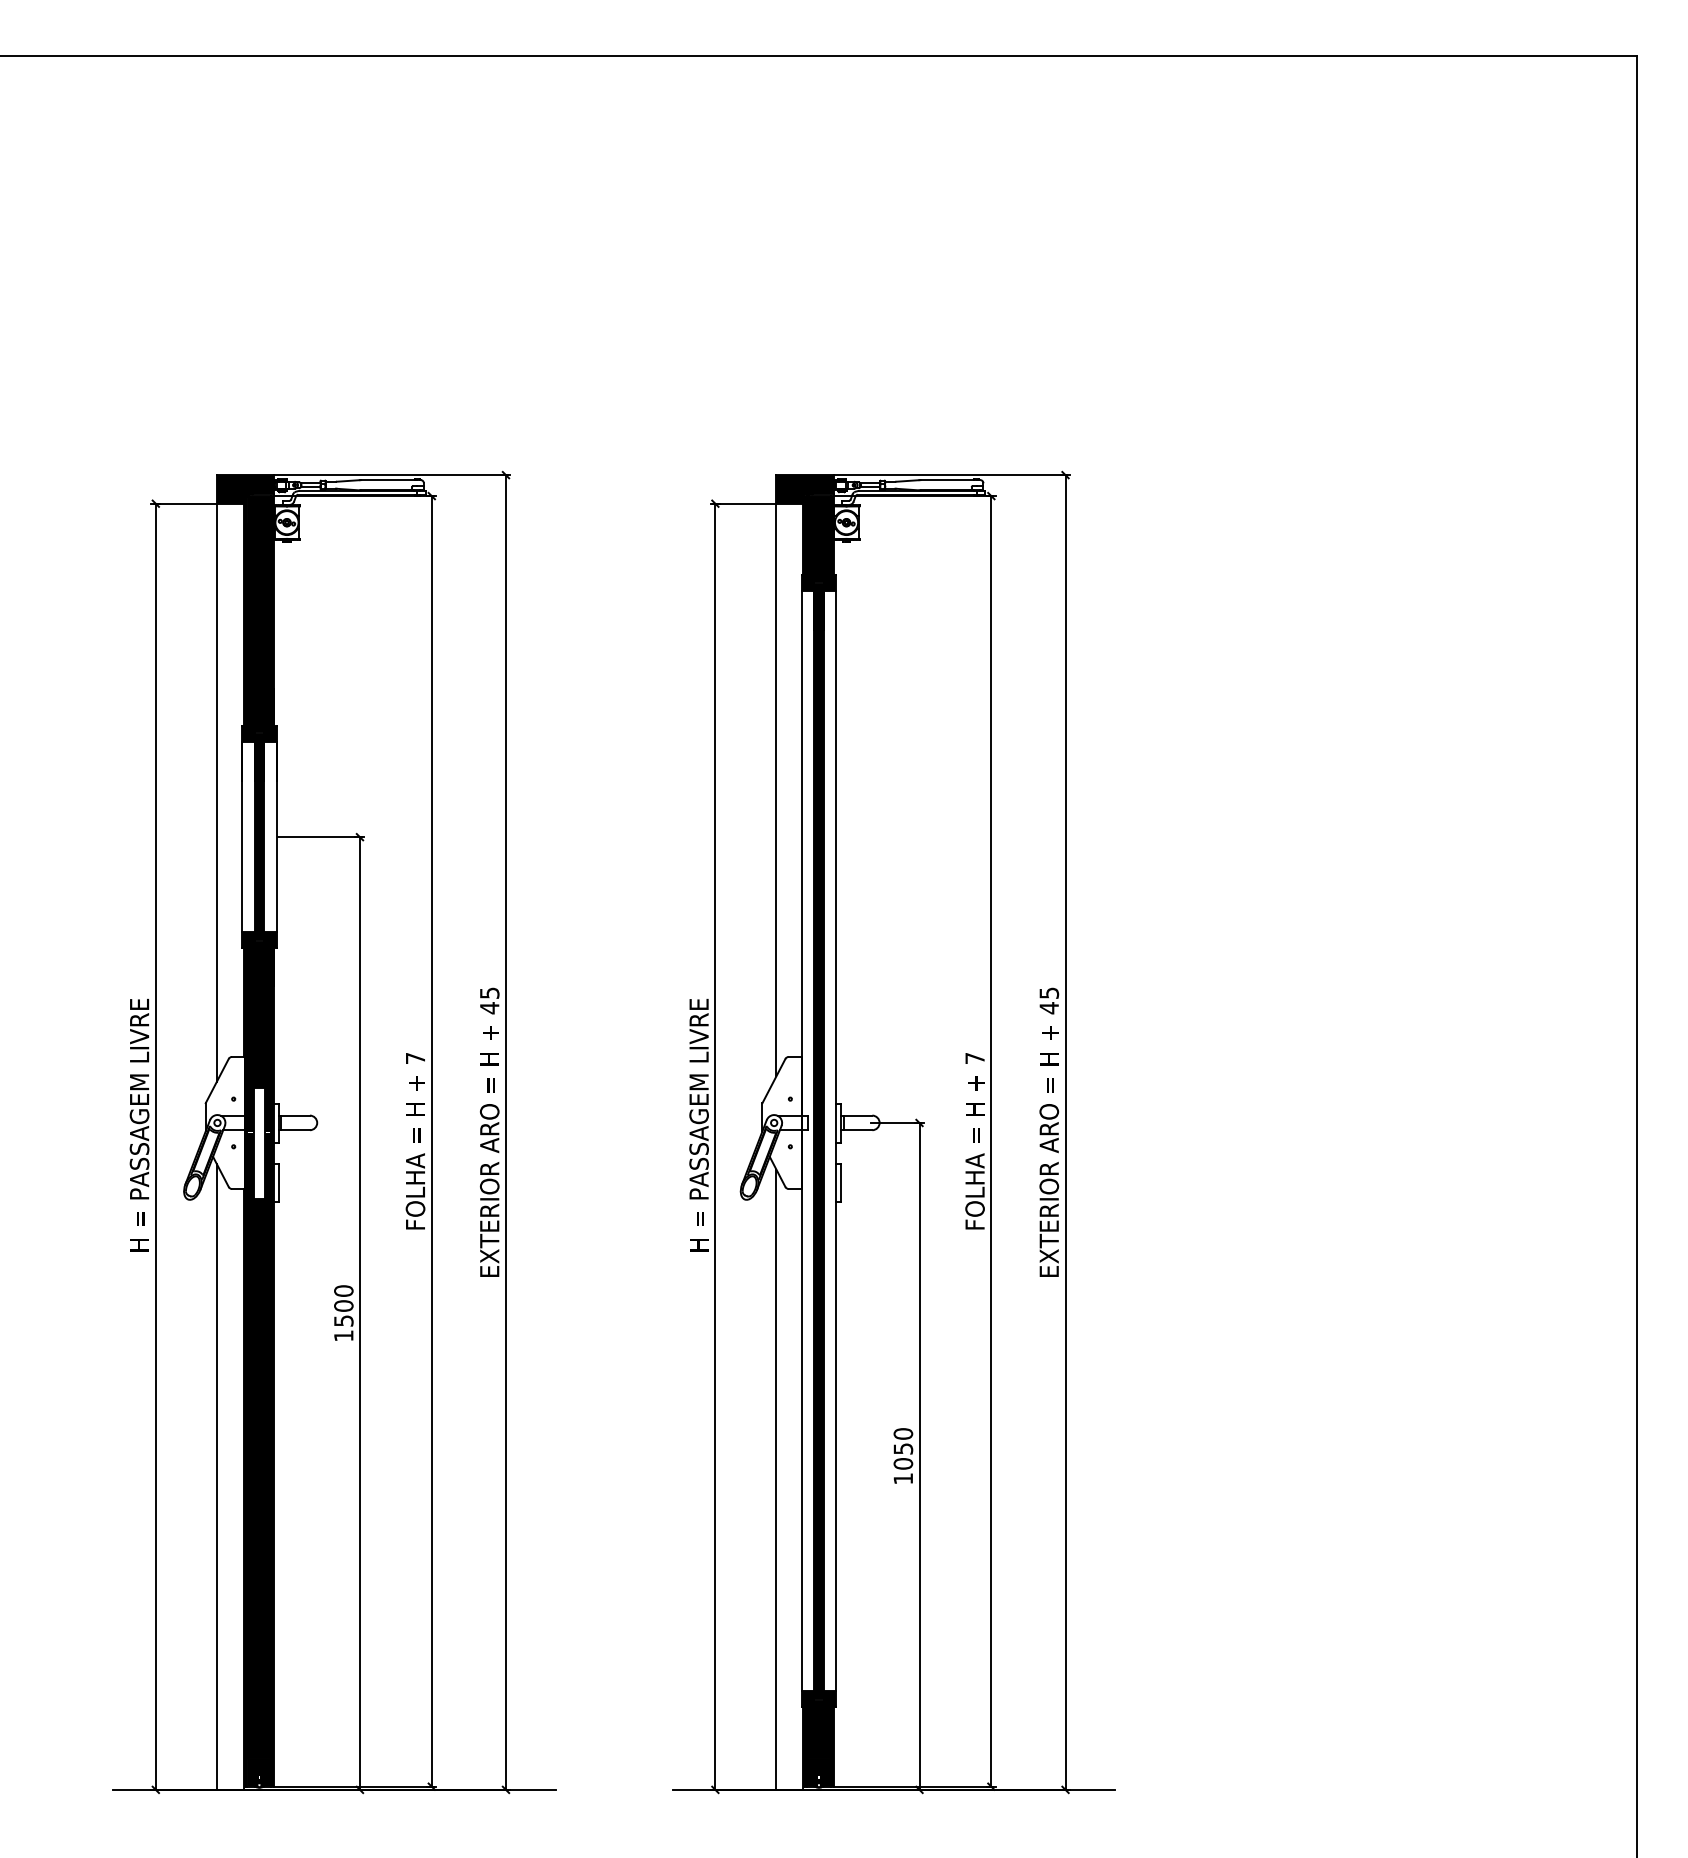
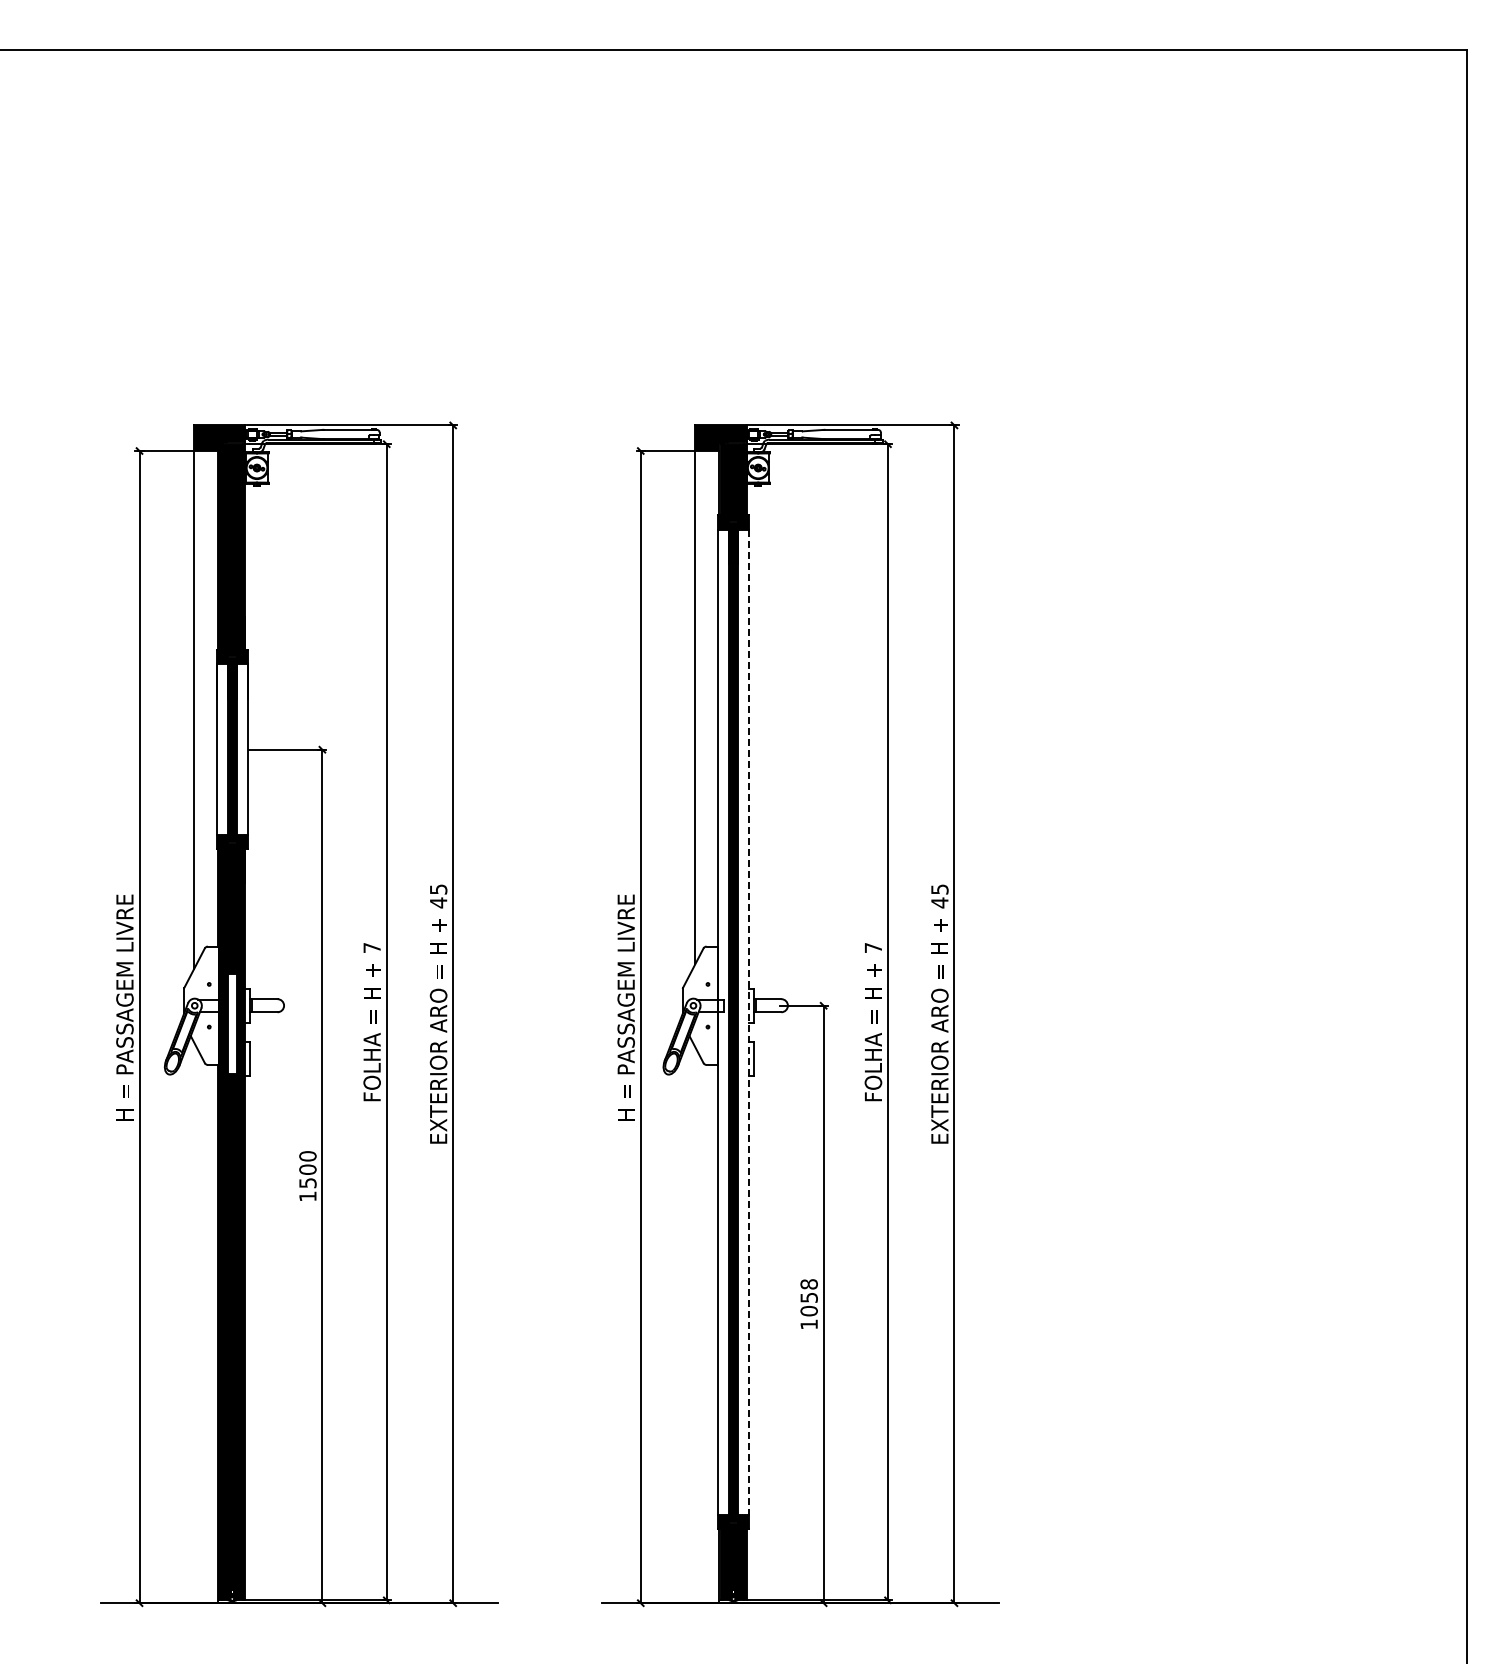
line: (836, 1141) -> (749, 1022), solid -> dashed
text: (902, 1434) -> (808, 1284), 1050 -> 1058
line: (217, 1476) -> (194, 1322), removed
line: (776, 1479) -> (695, 1325), removed

